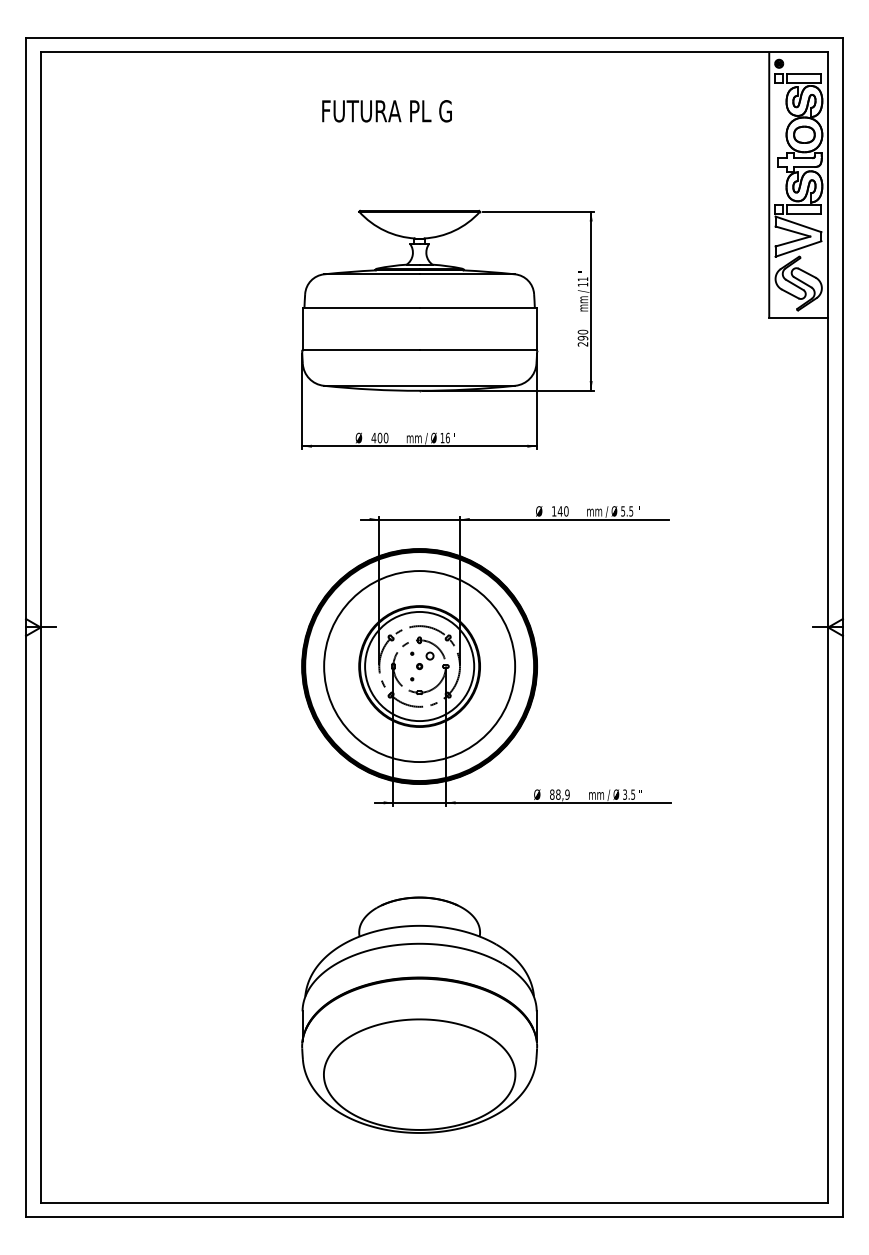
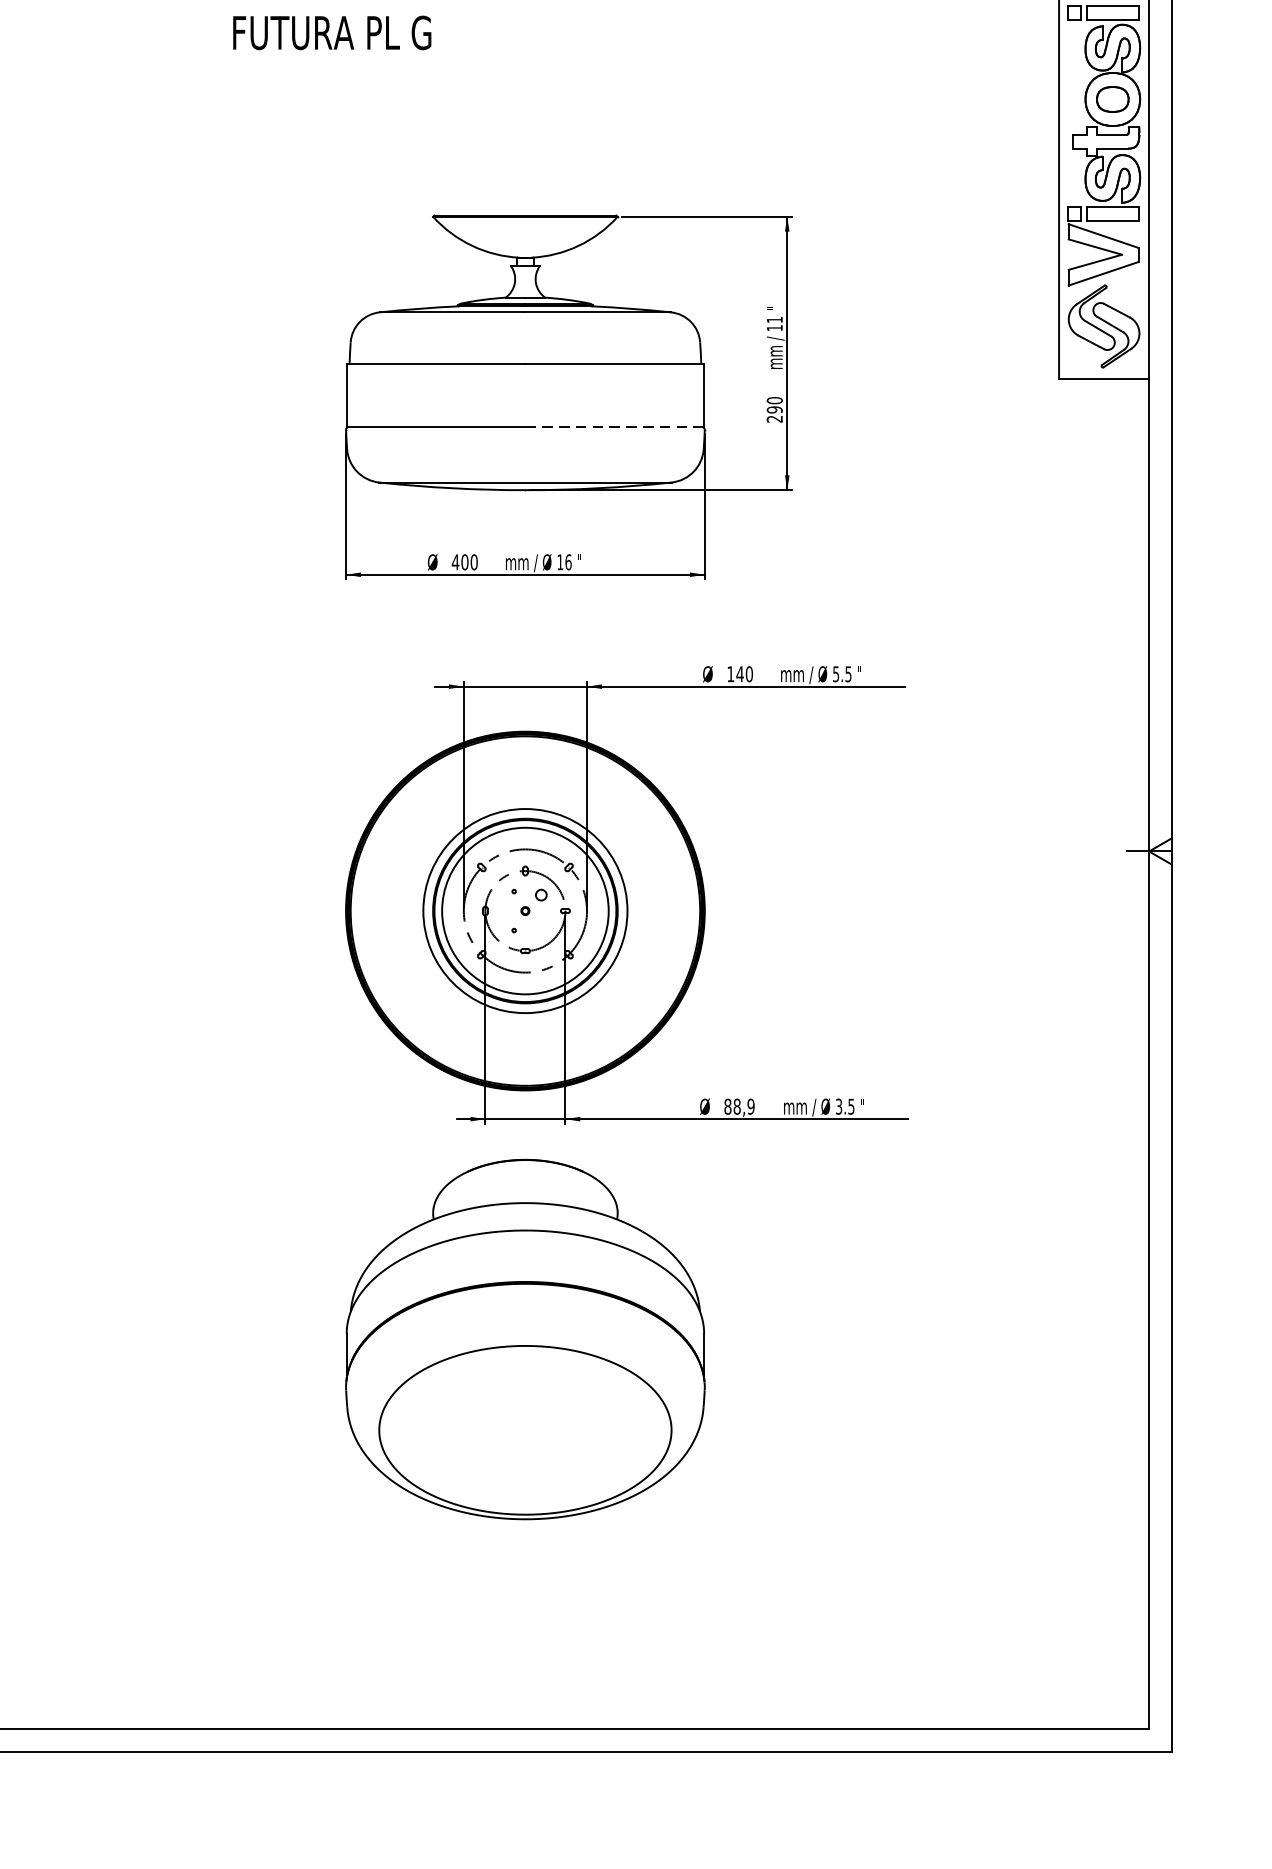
text: (386, 111) -> (331, 33), moved
line: (478, 349) -> (615, 427), solid -> dashed
circle: (419, 666) -> (525, 911), size x0.7
part: (419, 1014) -> (525, 1338), moved

